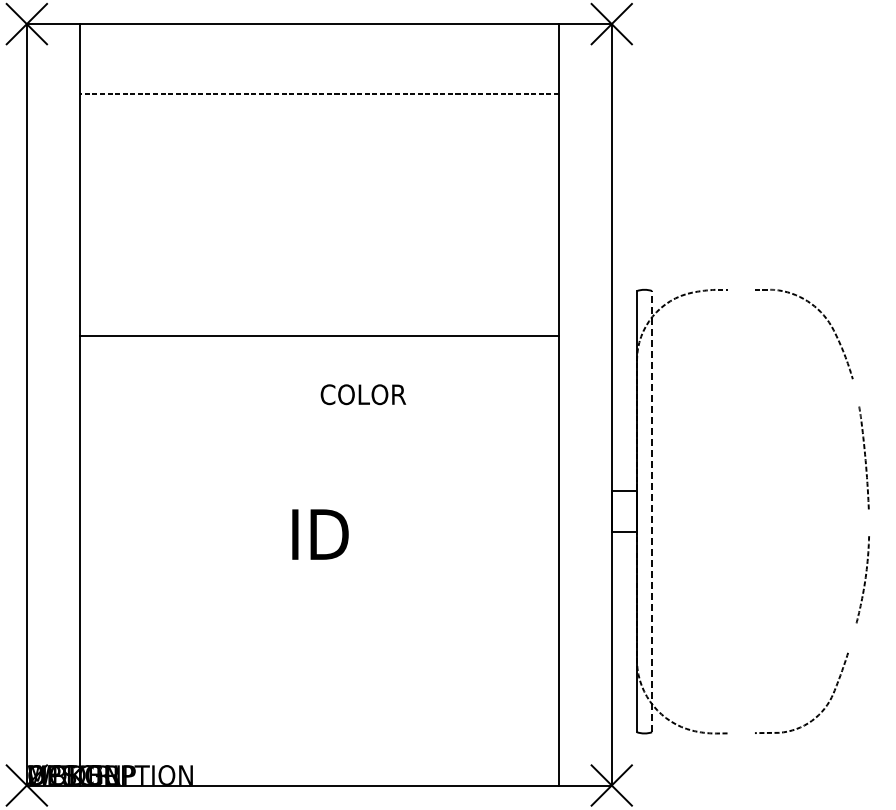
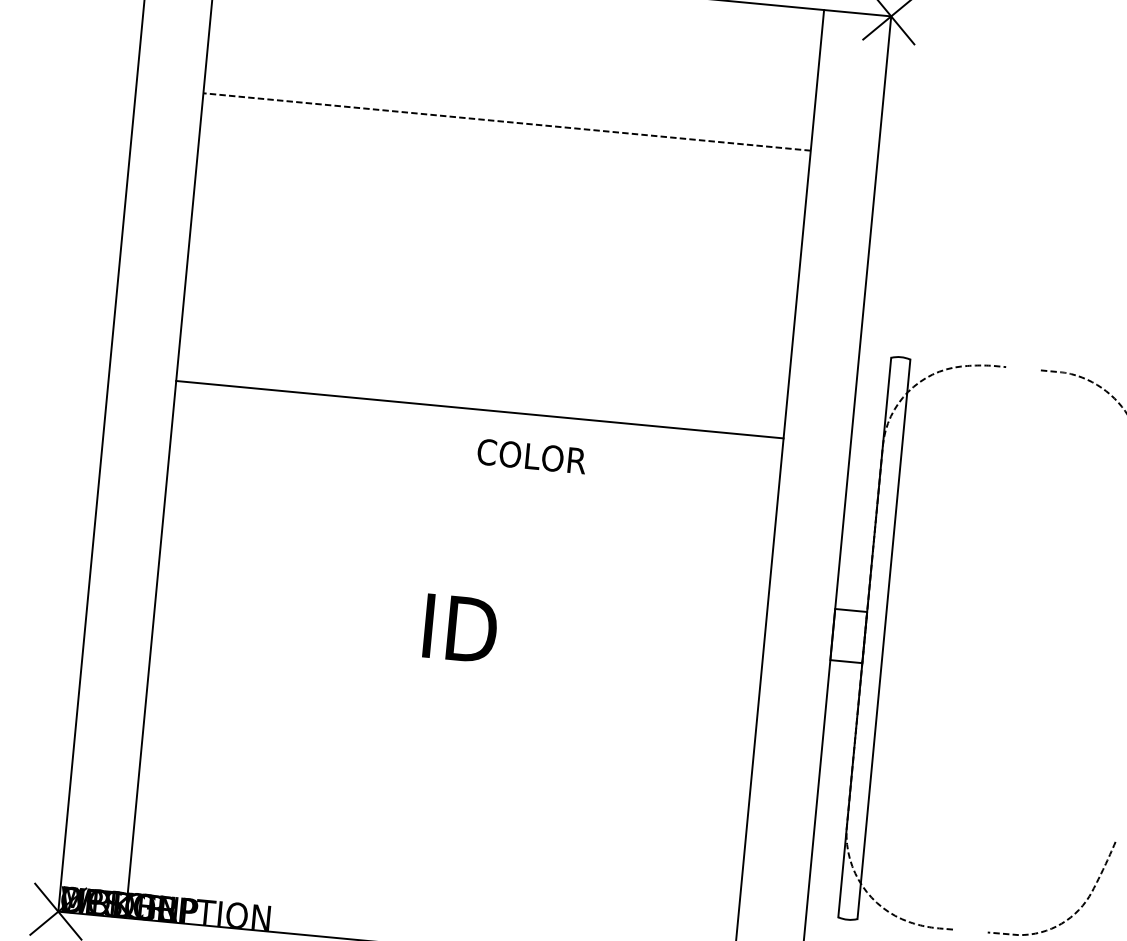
line: (318, 94) -> (506, 122), moved
line: (318, 335) -> (478, 409), moved
line: (652, 511) -> (884, 639), dashed -> solid

